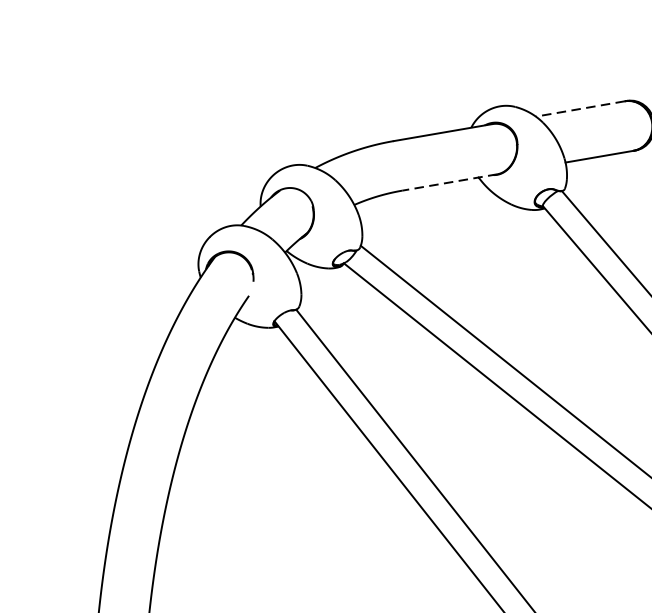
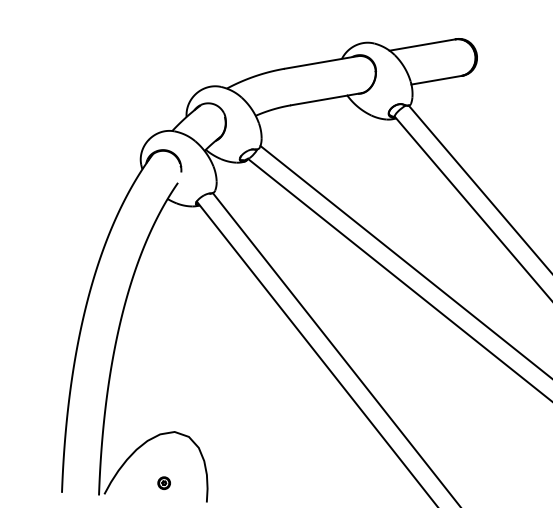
line: (579, 109) -> (421, 45), dashed -> solid
line: (450, 182) -> (326, 99), dashed -> solid

